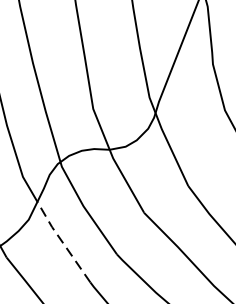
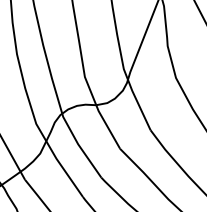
line: (62, 241) -> (63, 168), dashed -> solid

